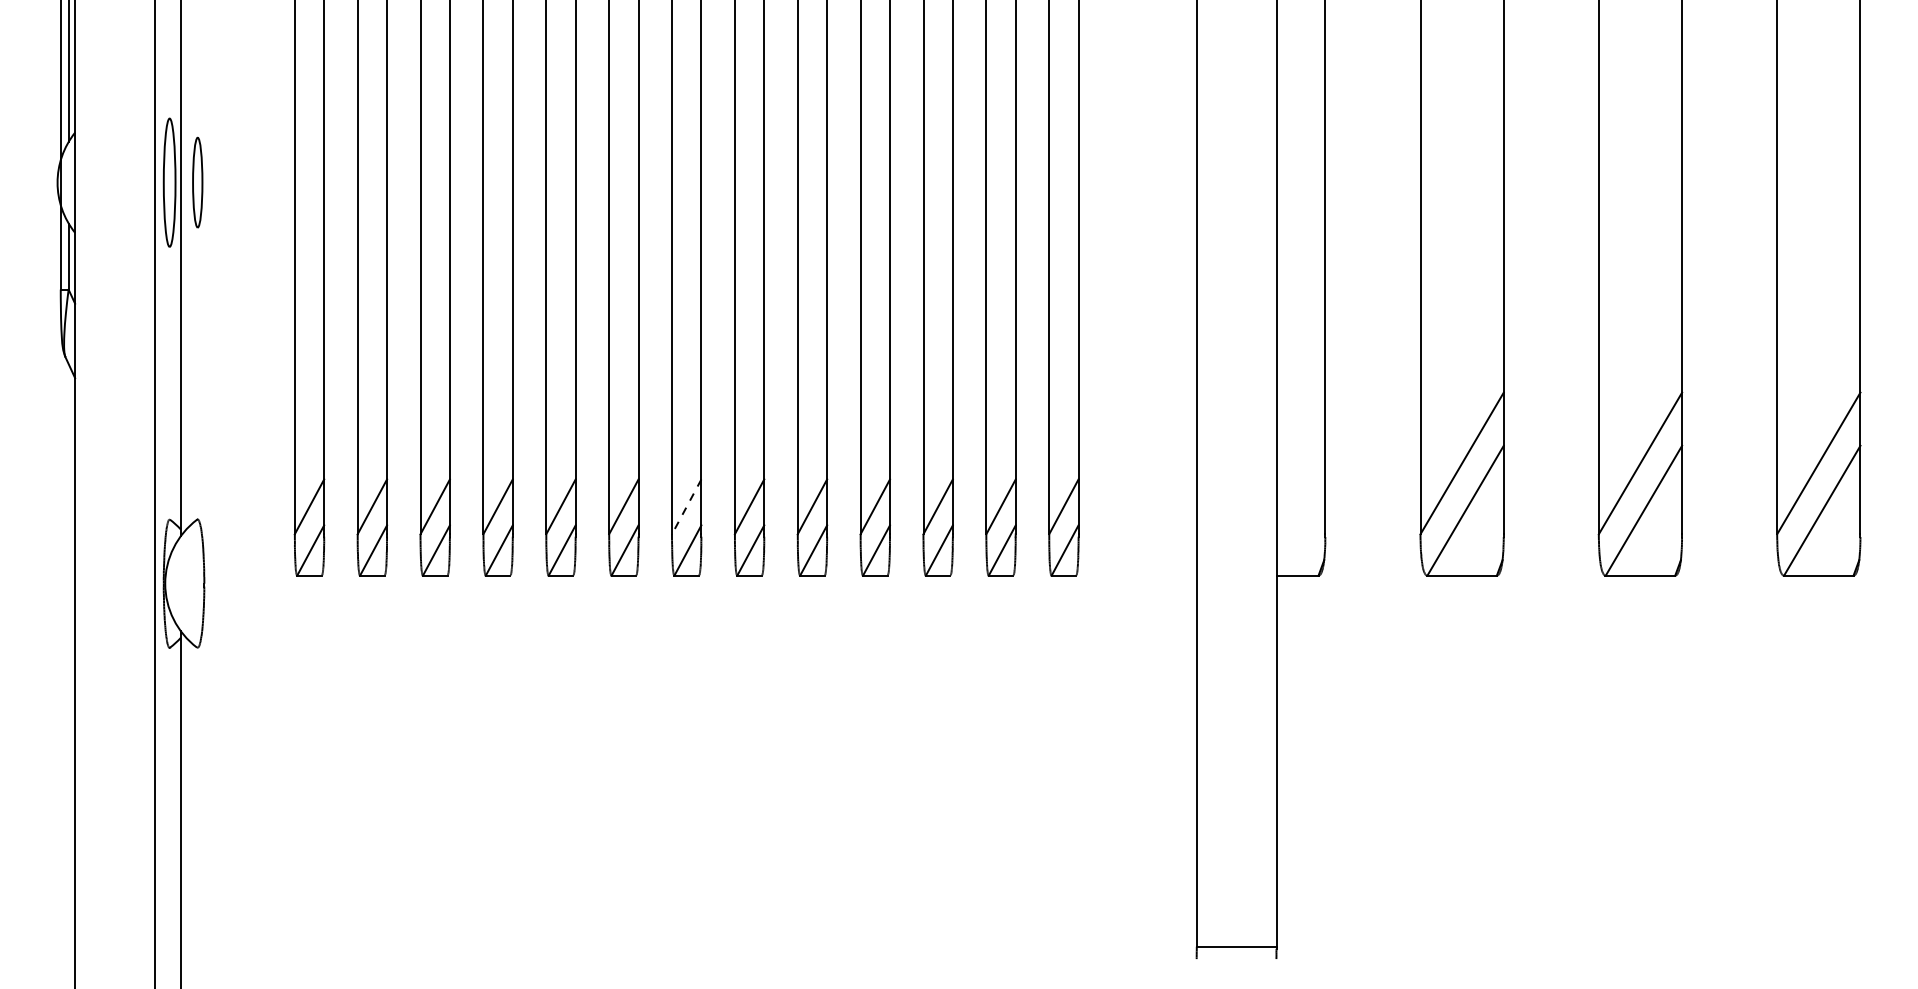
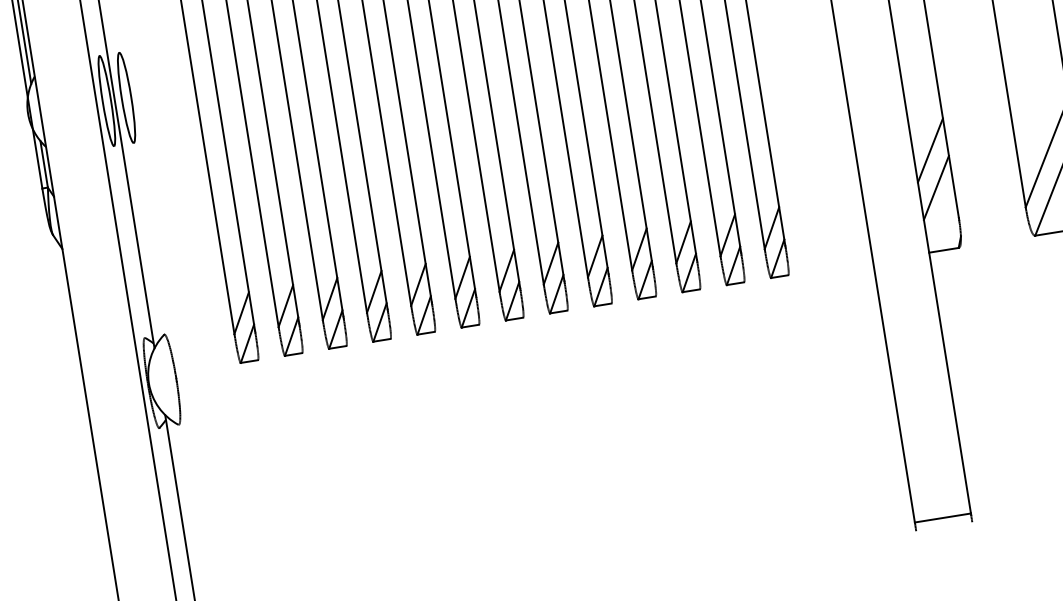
part: (197, 182) -> (126, 97), size x1.43
line: (1300, 433) -> (930, 150), added
line: (1300, 487) -> (936, 188), added
line: (686, 507) -> (506, 271), dashed -> solid

